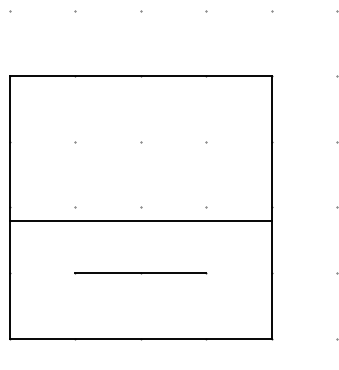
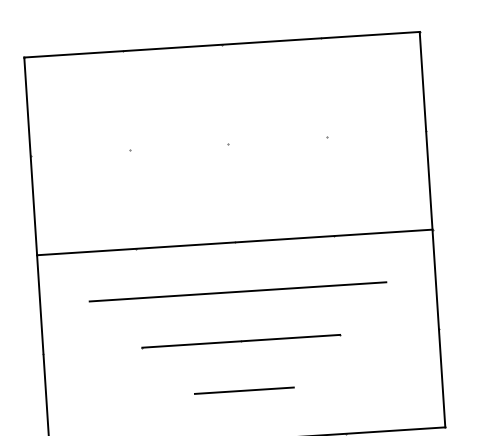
line: (140, 221) -> (234, 242), moved
line: (140, 240) -> (237, 292), added
line: (140, 305) -> (244, 390), added

